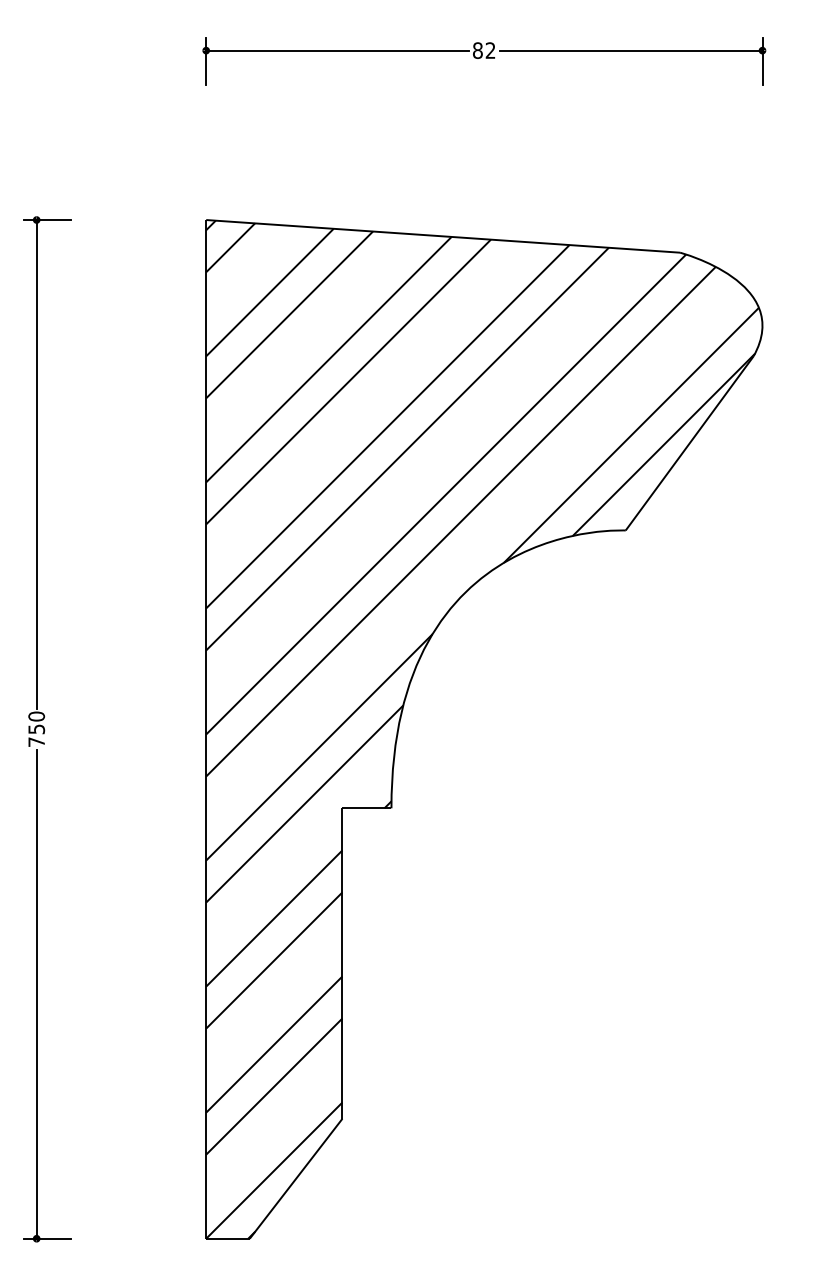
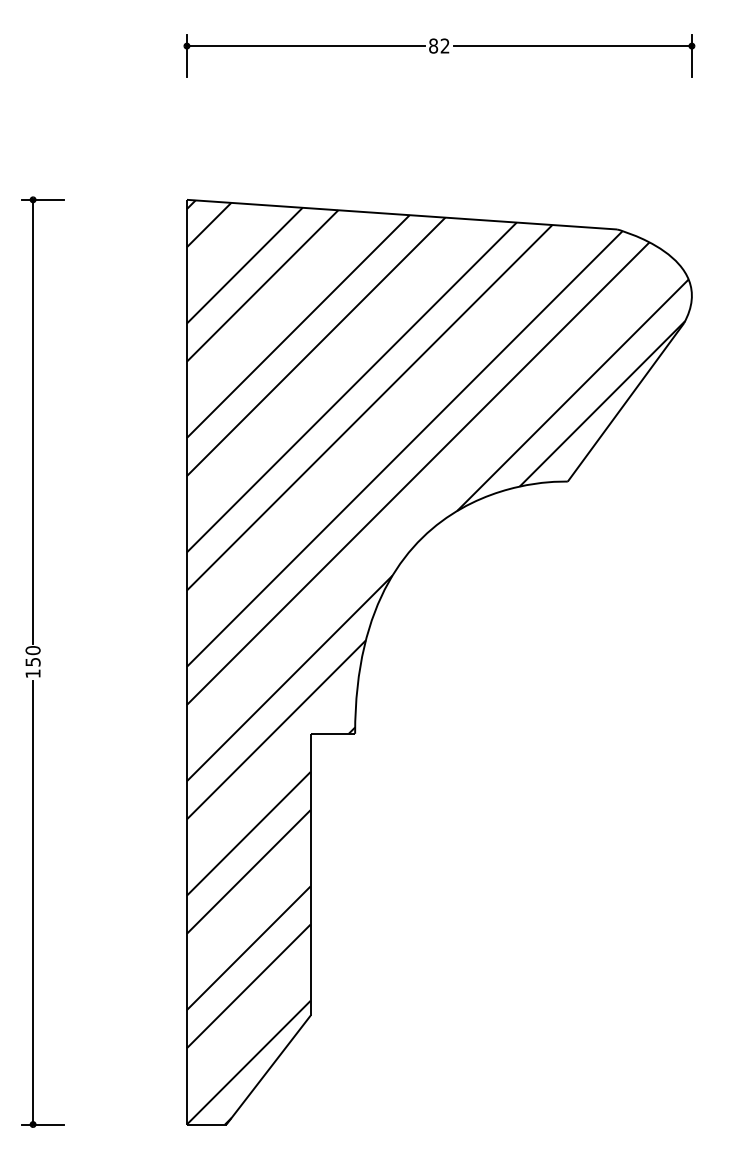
text: (36, 741) -> (32, 673), 750 -> 150

